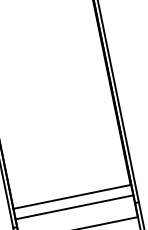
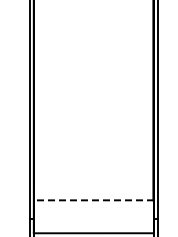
line: (72, 197) -> (93, 200), solid -> dashed
line: (74, 207) -> (93, 211), removed

